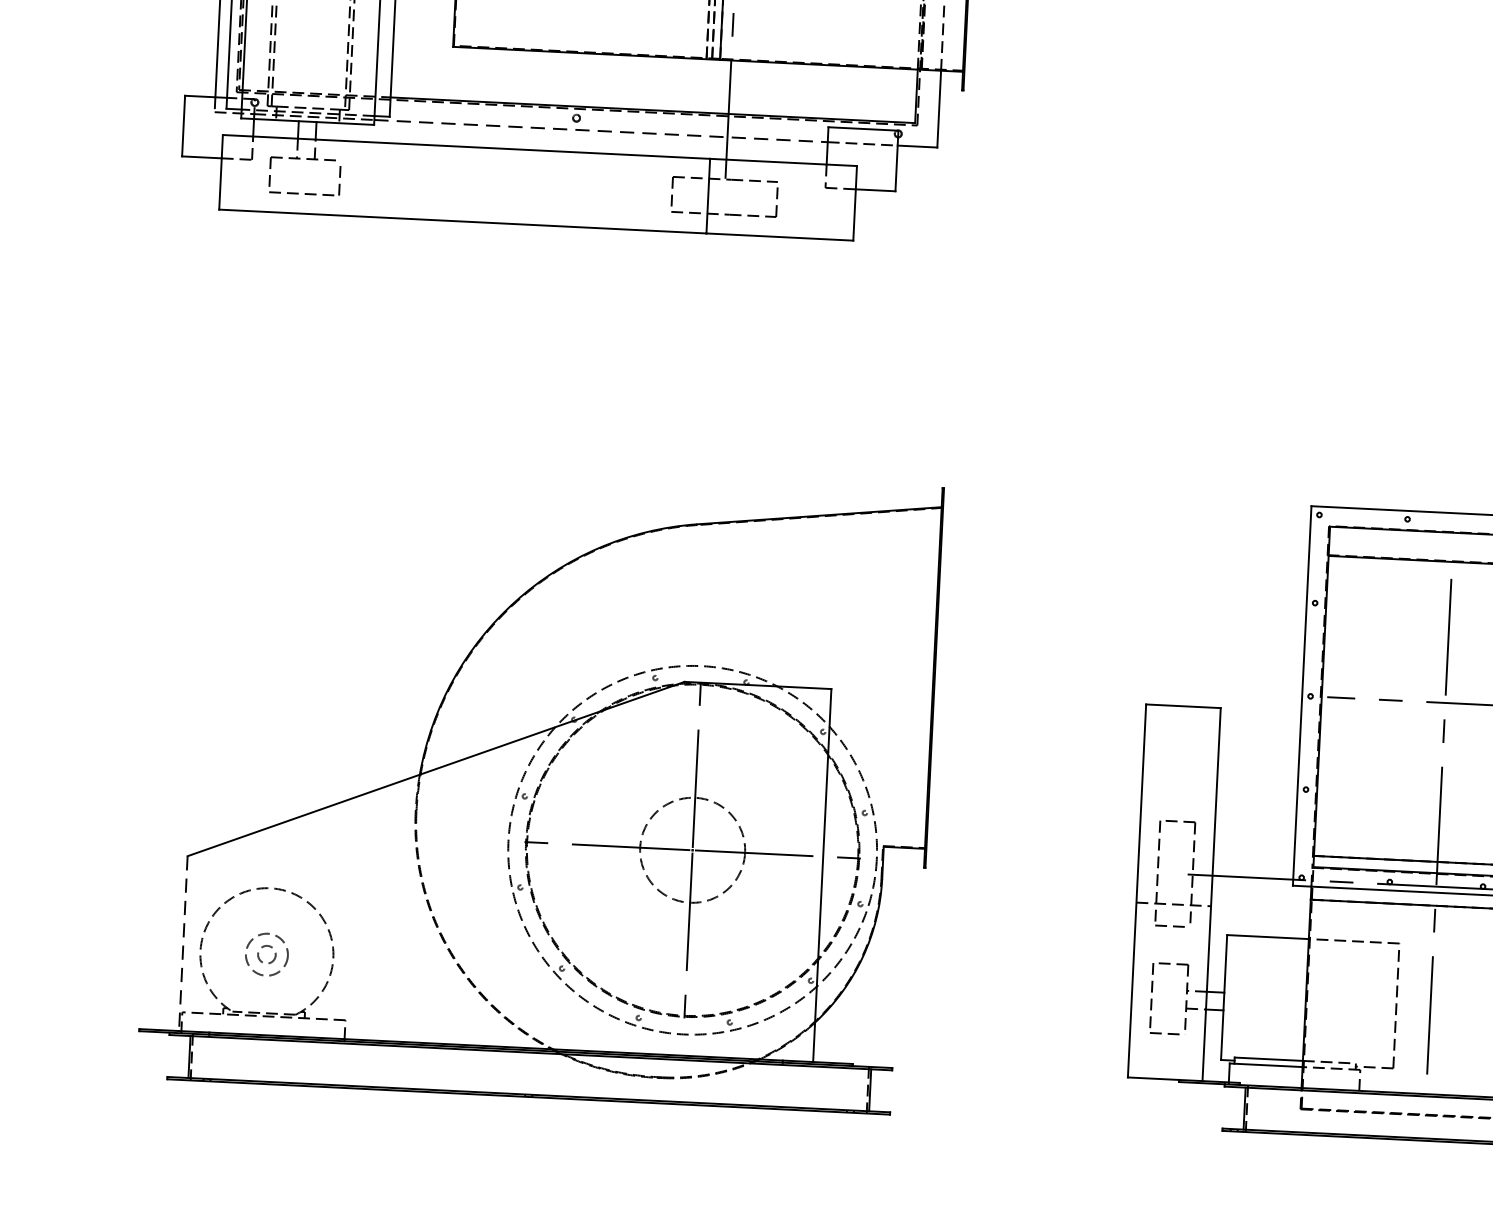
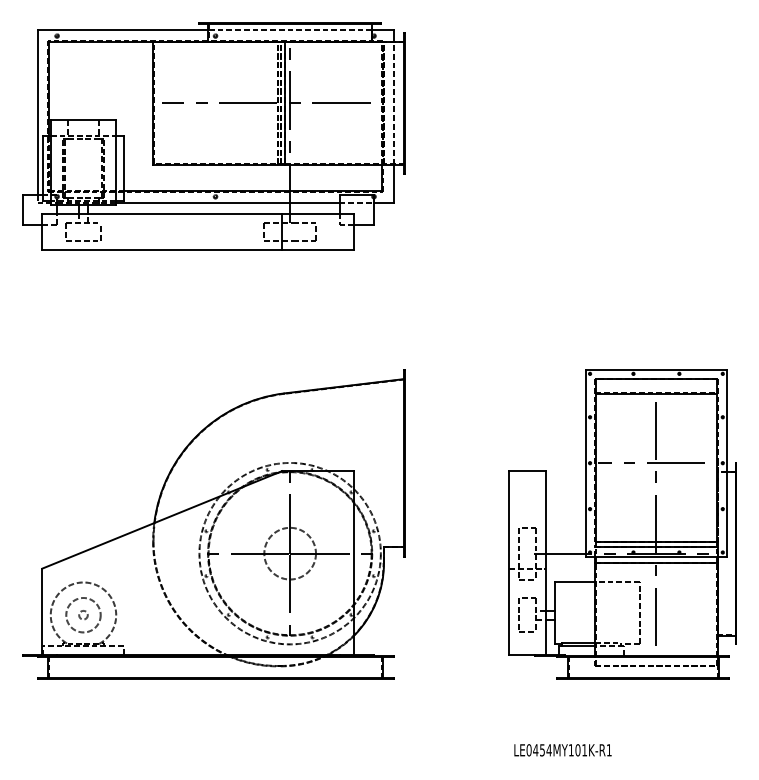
line: (600, 131) -> (227, 202), dashed -> solid
line: (183, 945) -> (42, 612), dashed -> solid
circle: (266, 955) -> (83, 615), size x1.67

